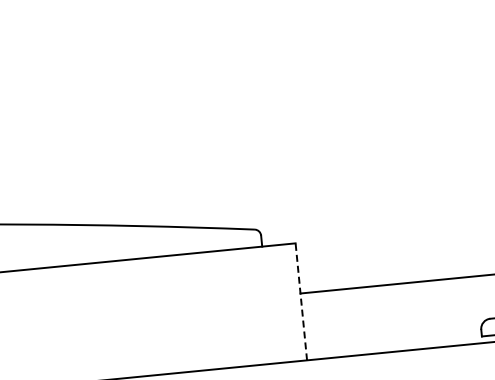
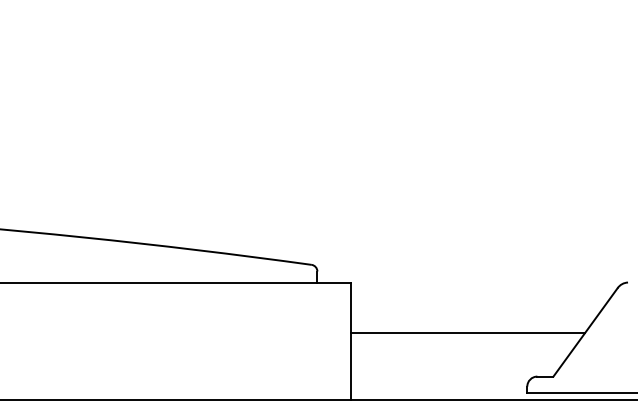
line: (300, 302) -> (350, 341), dashed -> solid

